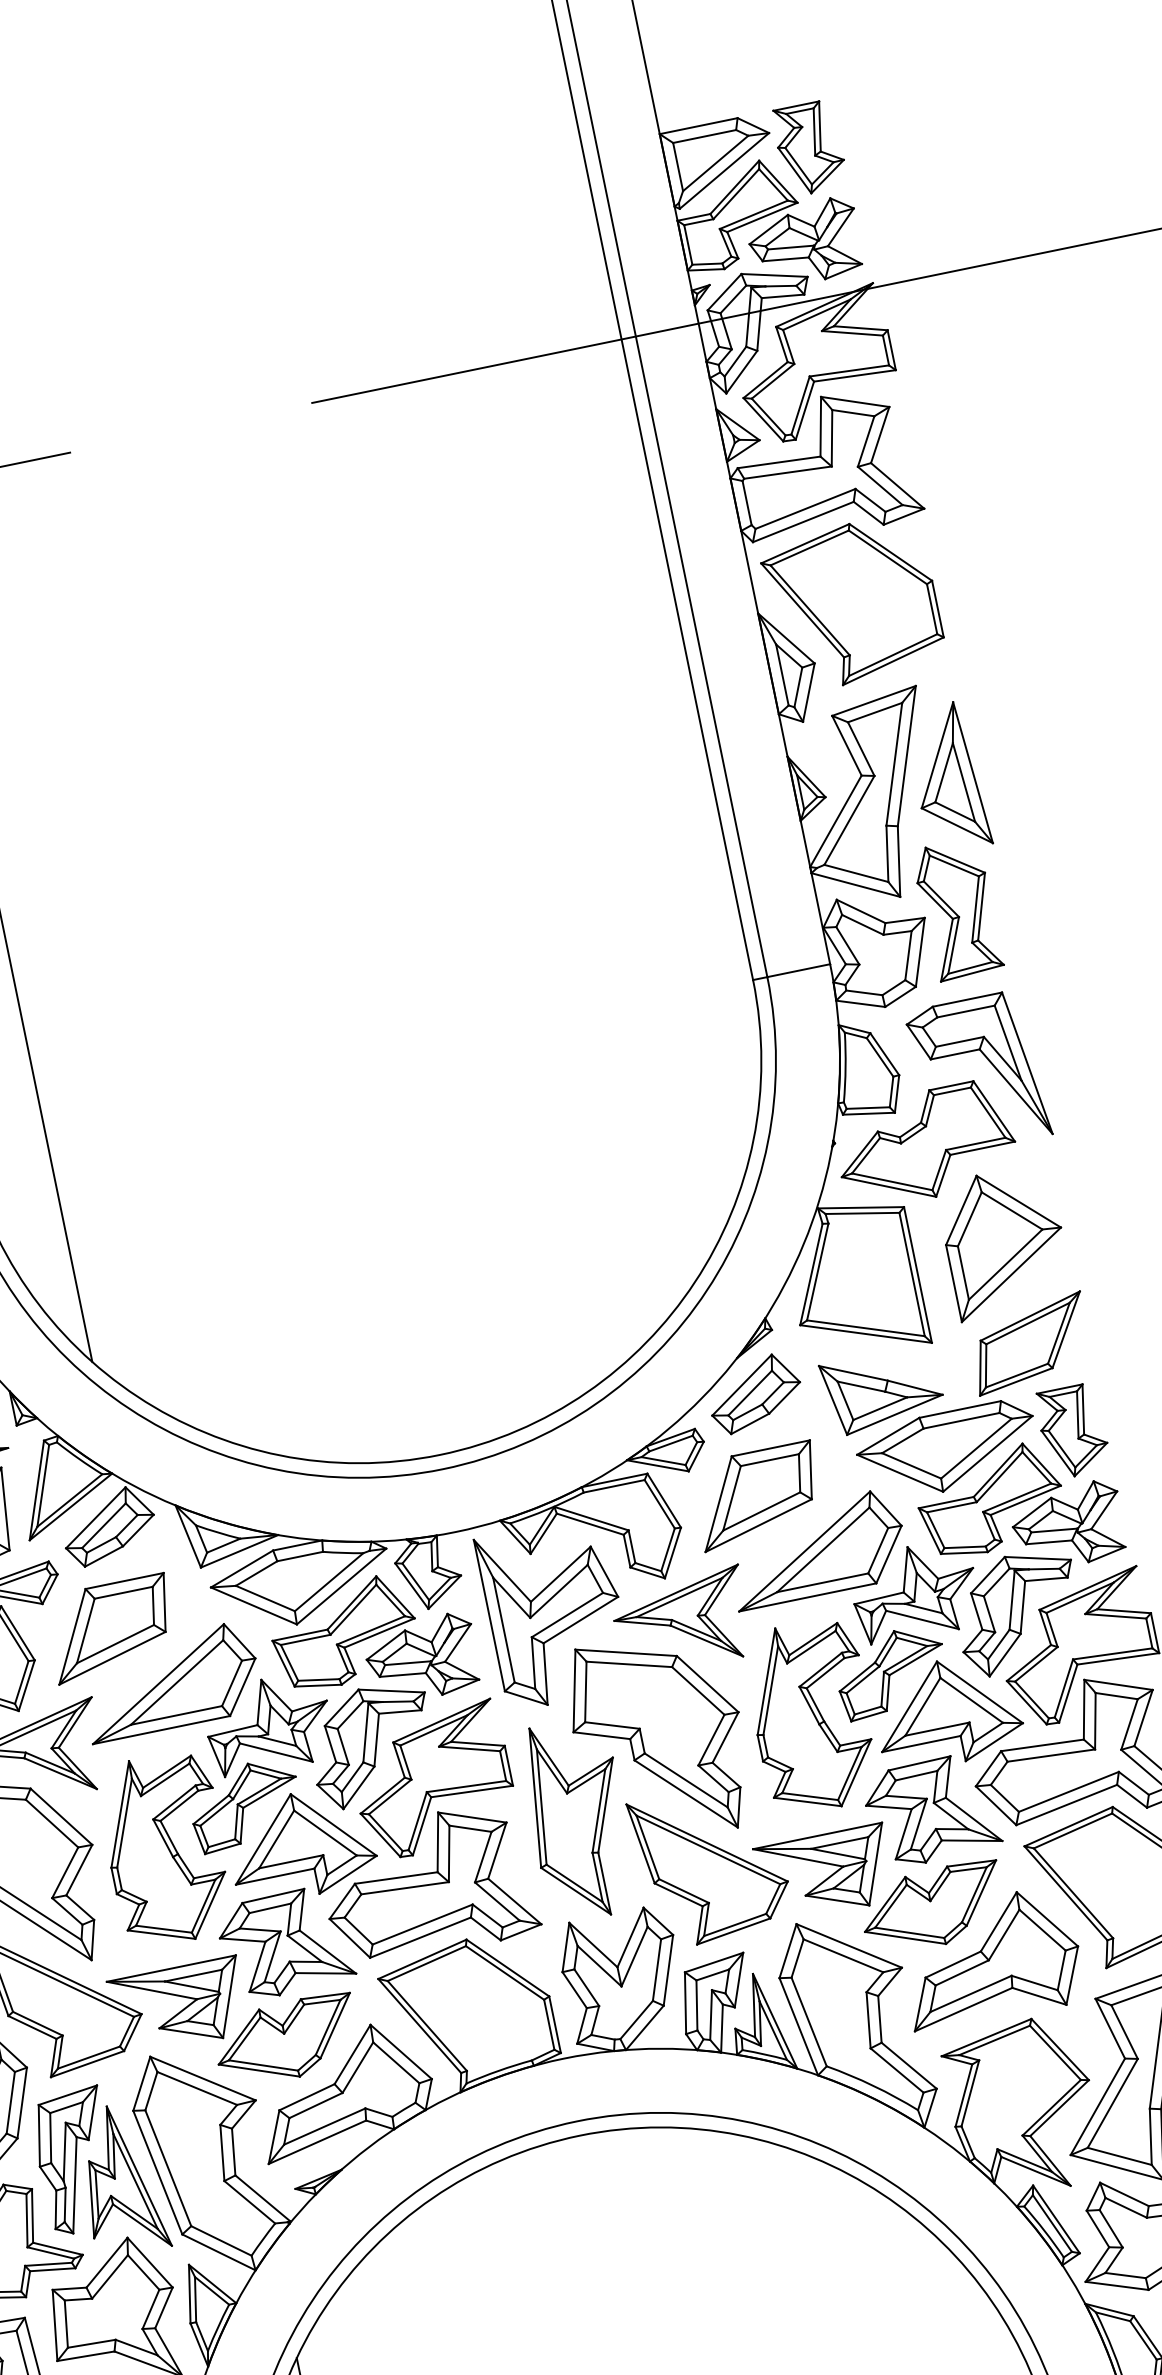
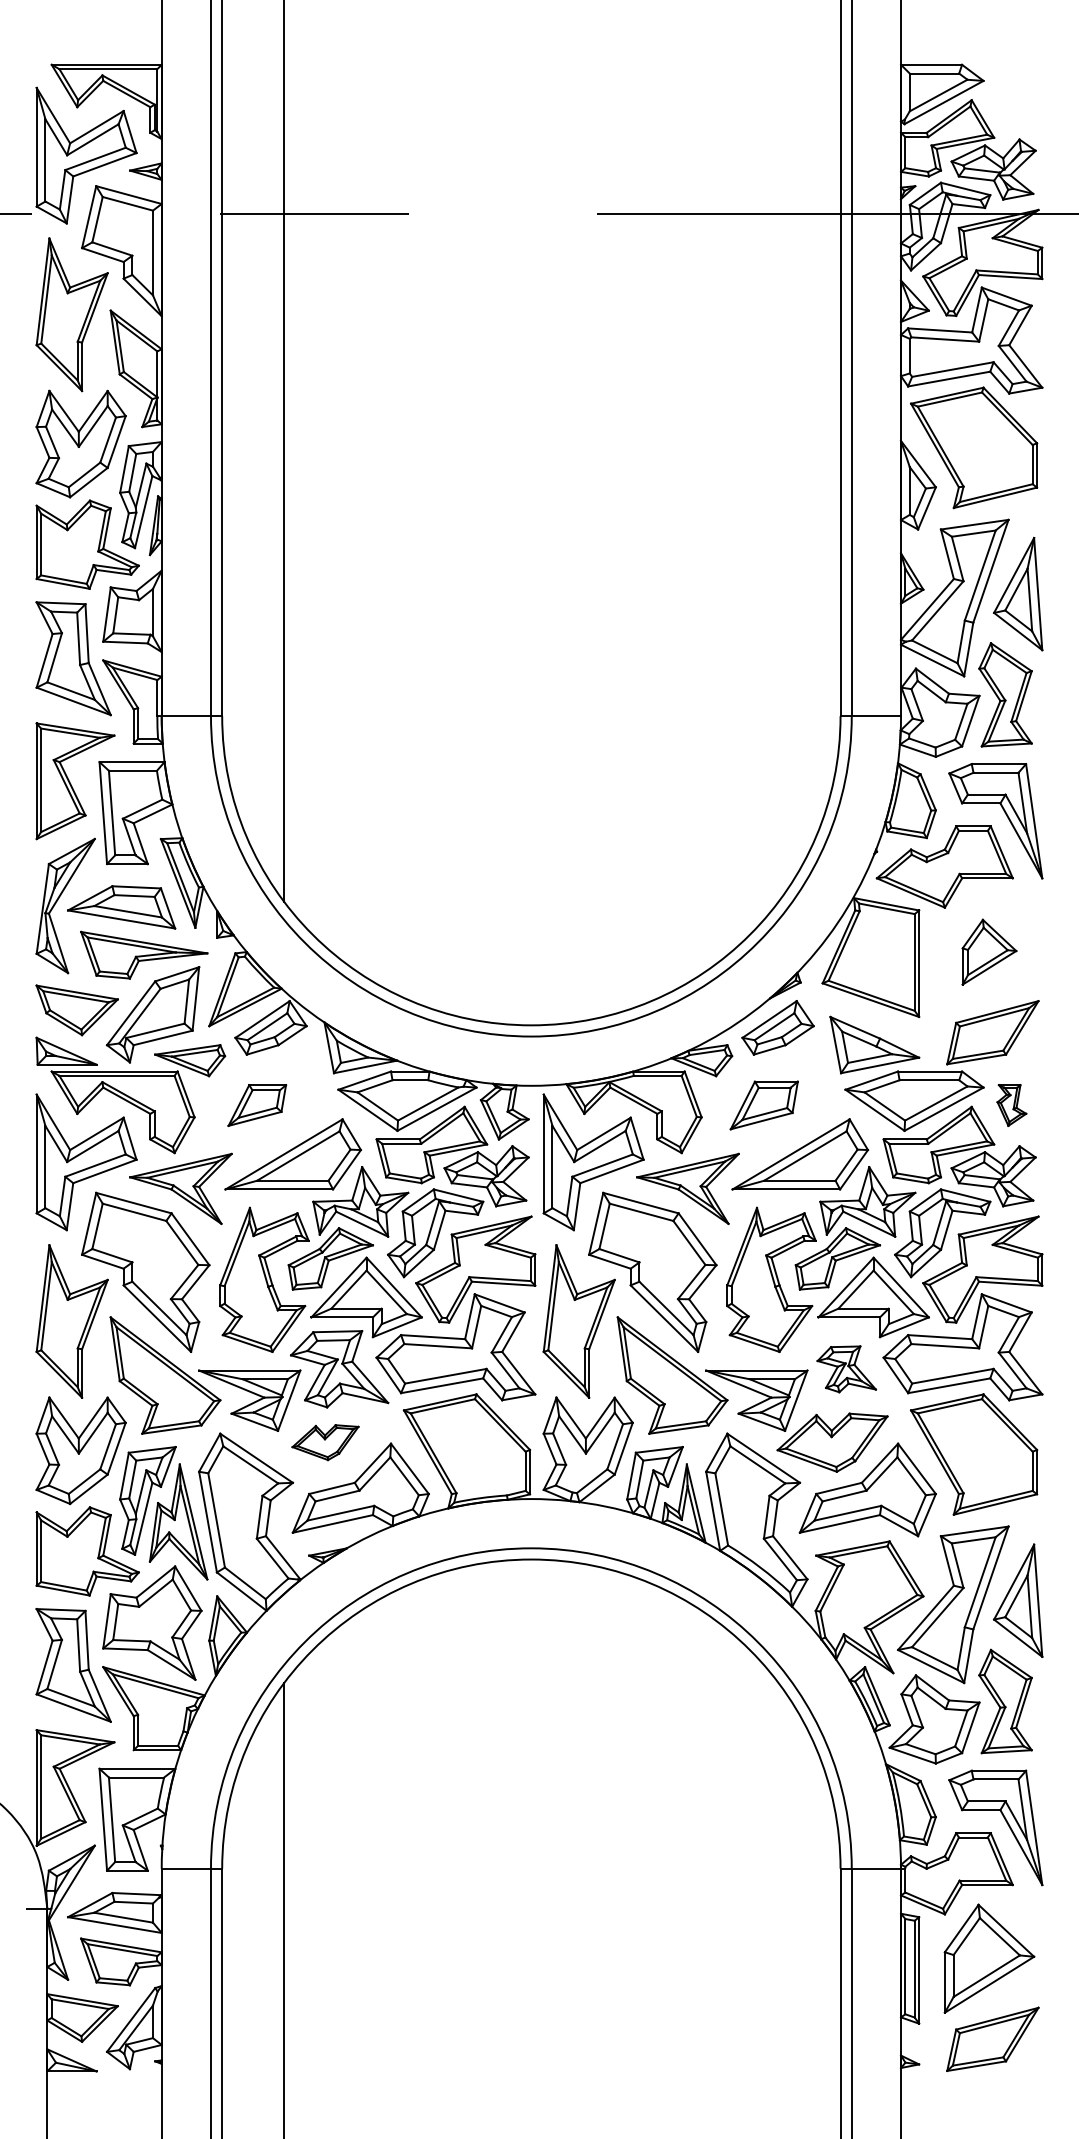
part: (809, 148) -> (1011, 98), removed
part: (1004, 1242) -> (989, 952), size x0.6
part: (1072, 1431) -> (1011, 1105), size x0.6
part: (758, 1496) -> (764, 1105), size x0.7
part: (111, 1628) -> (257, 1105), size x0.6
part: (931, 1811) -> (846, 1369), size x0.6
part: (286, 2040) -> (325, 1442), size x0.6

